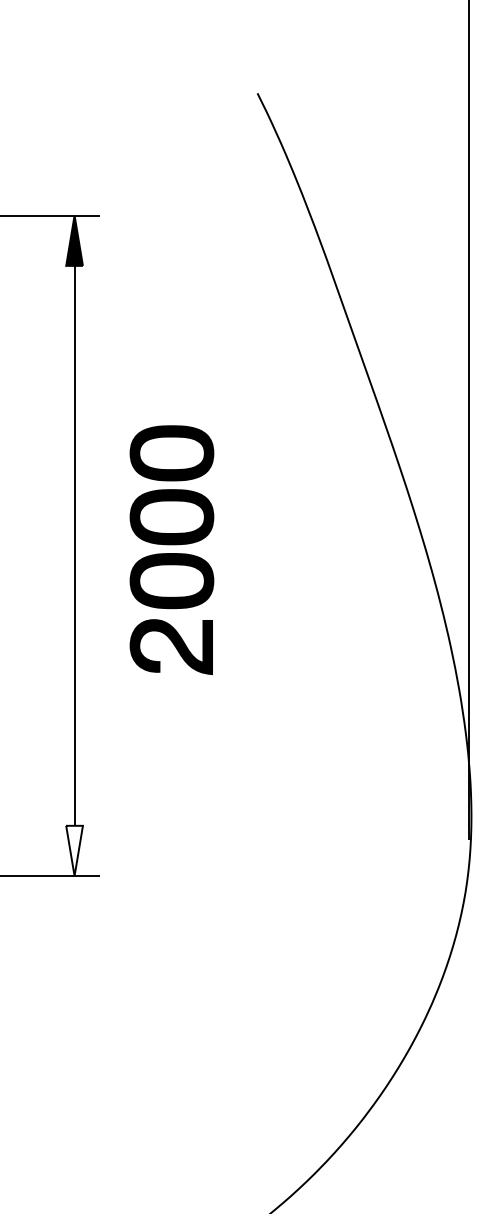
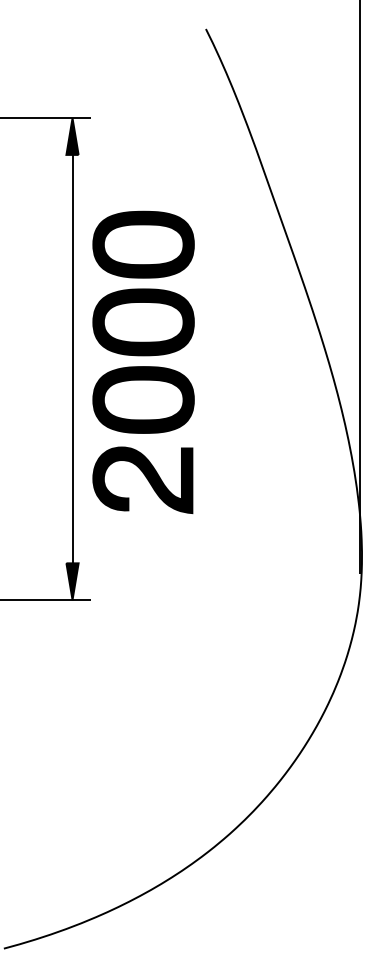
part: (171, 549) -> (143, 361), size x1.67
fill: (74, 850) -> (72, 581), added

